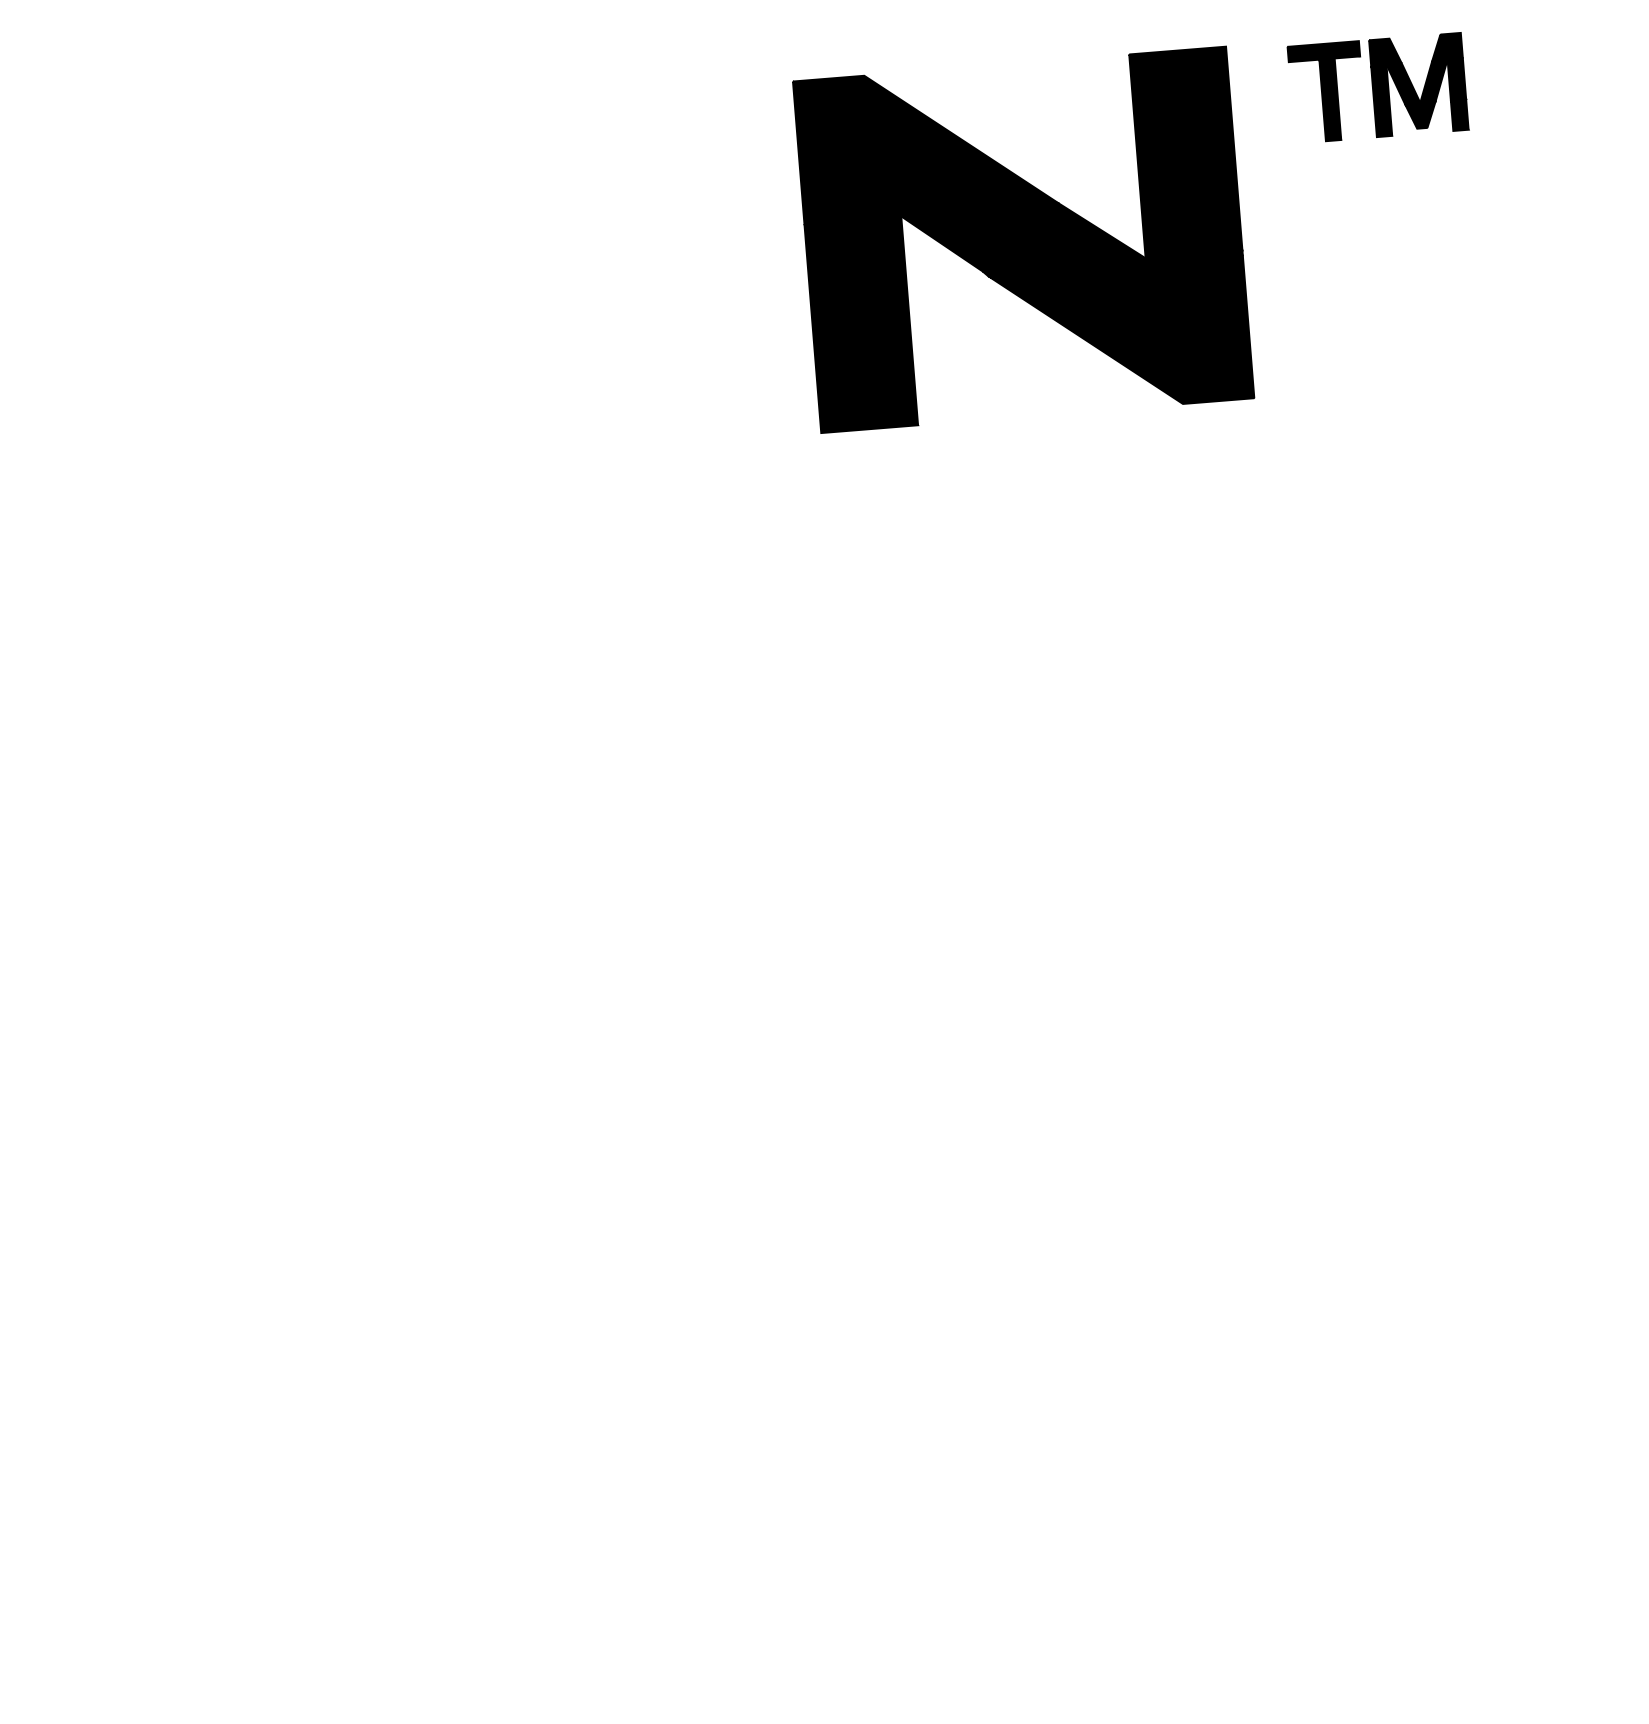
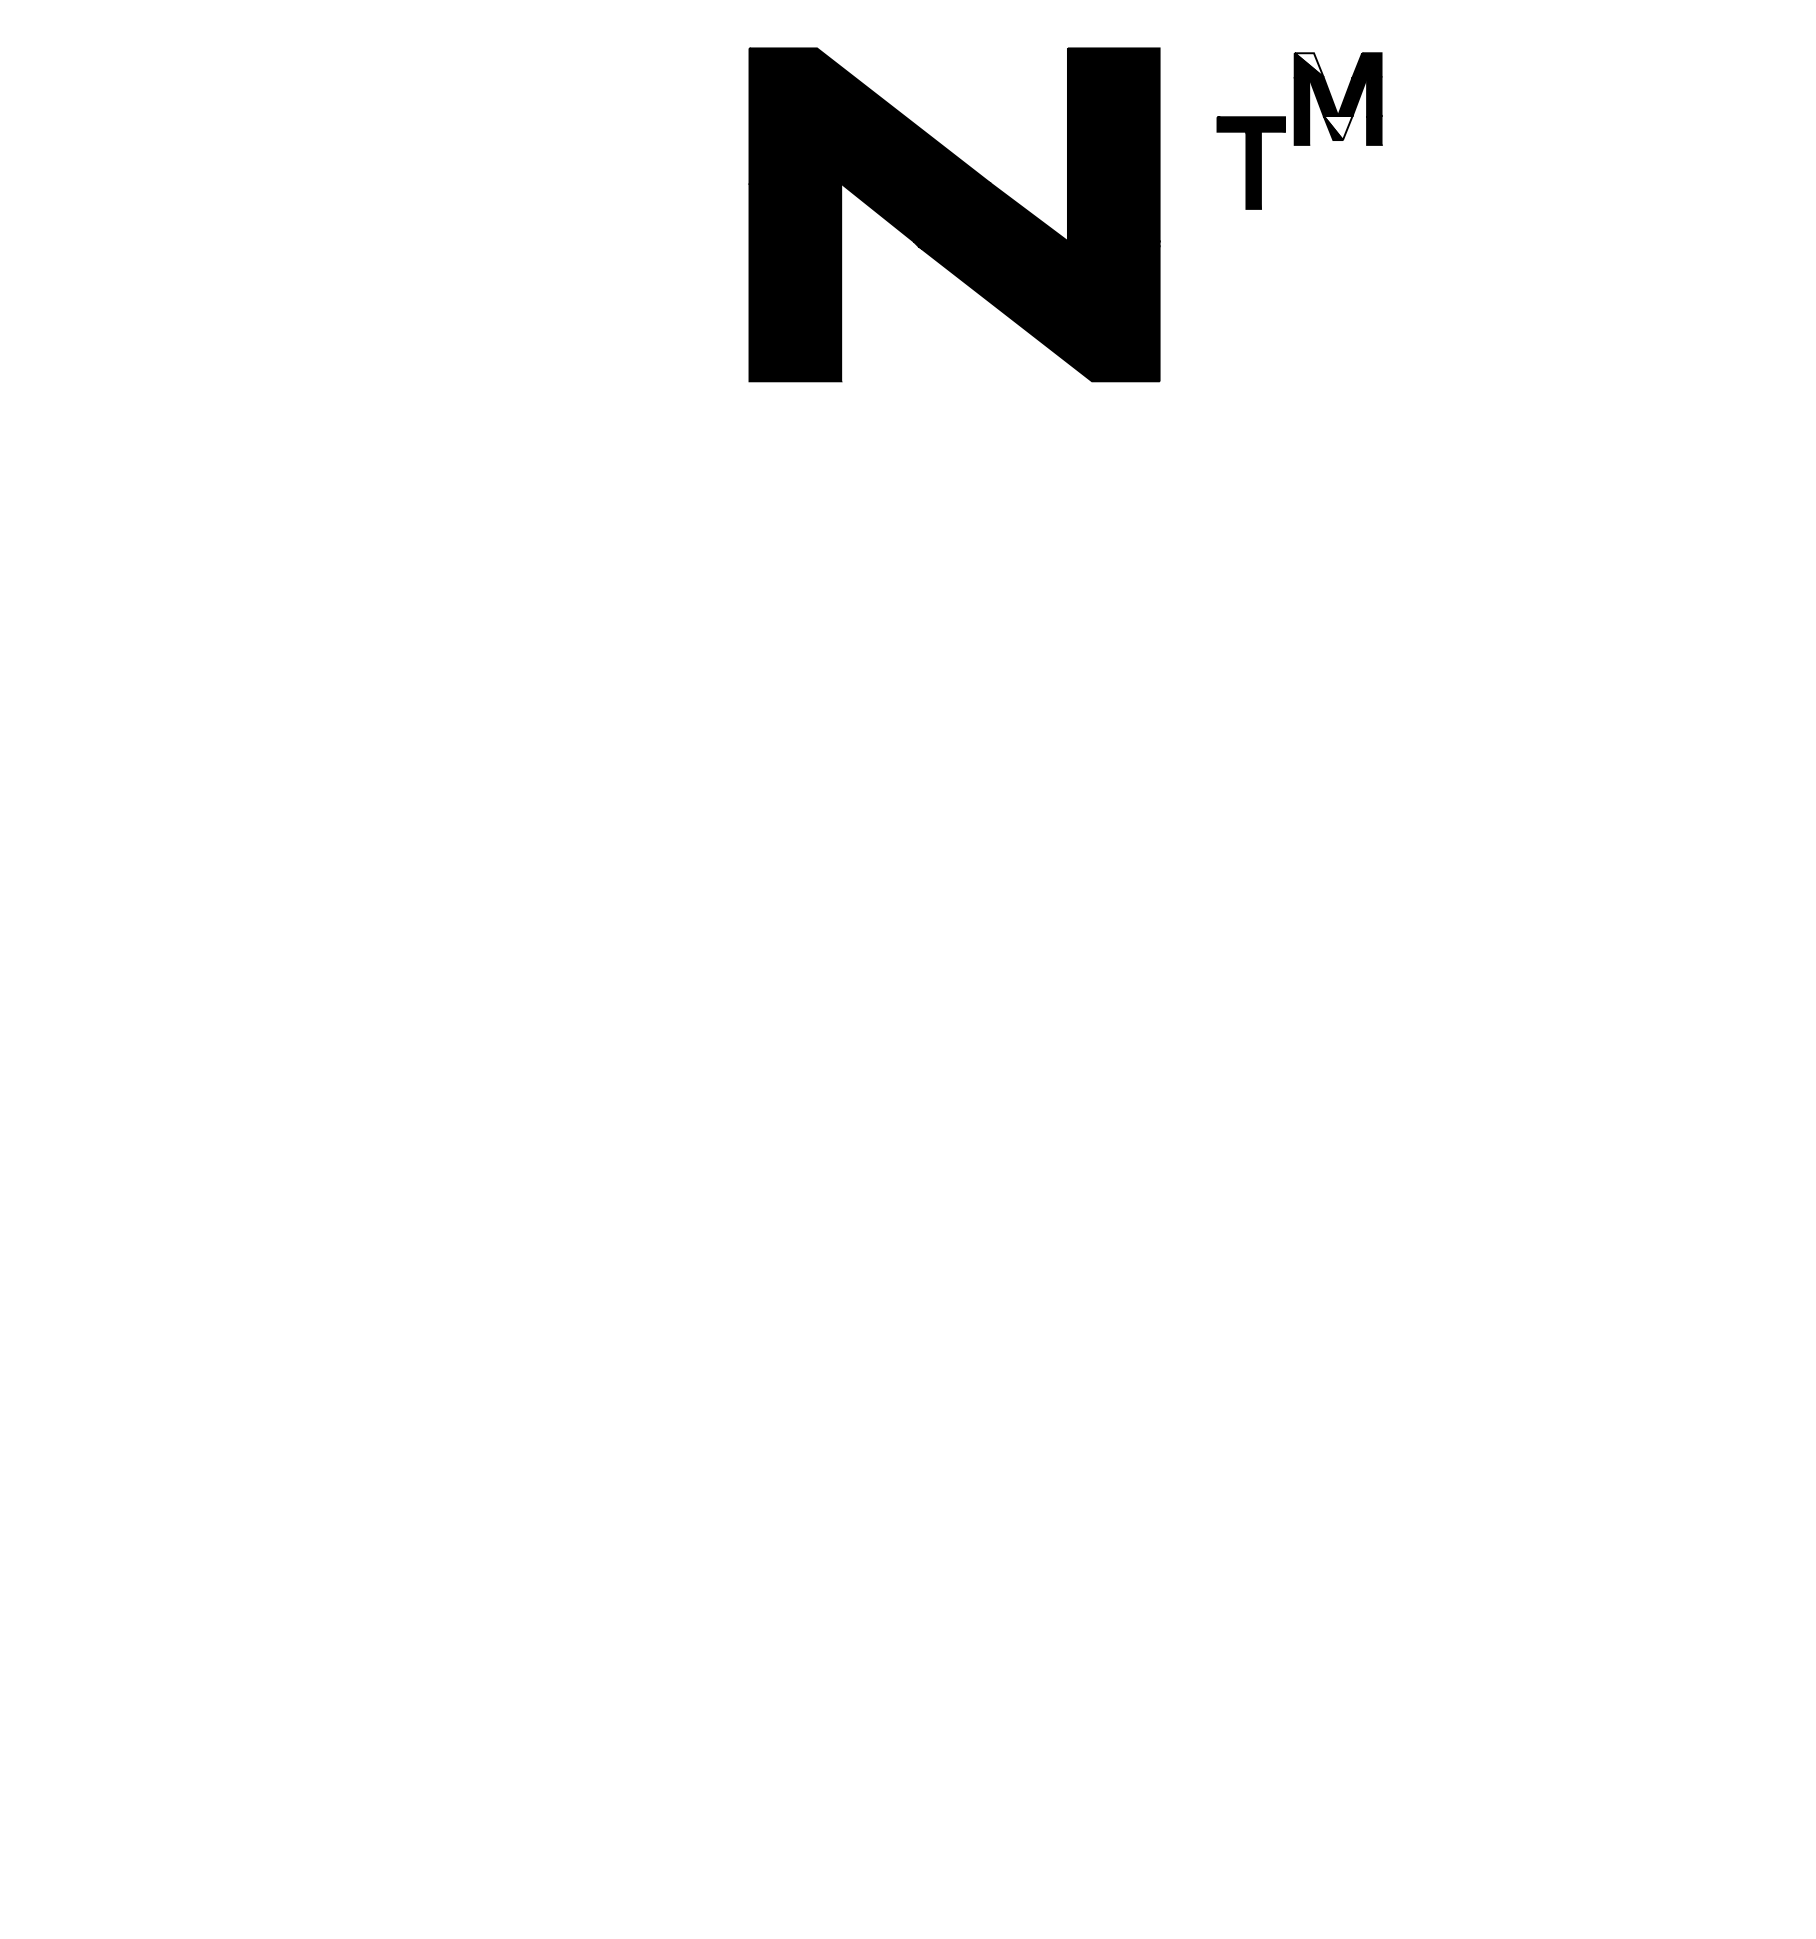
fill: (1384, 52) -> (1308, 65), removed
part: (1326, 91) -> (1250, 162), moved
fill: (1420, 115) -> (1337, 127), removed

